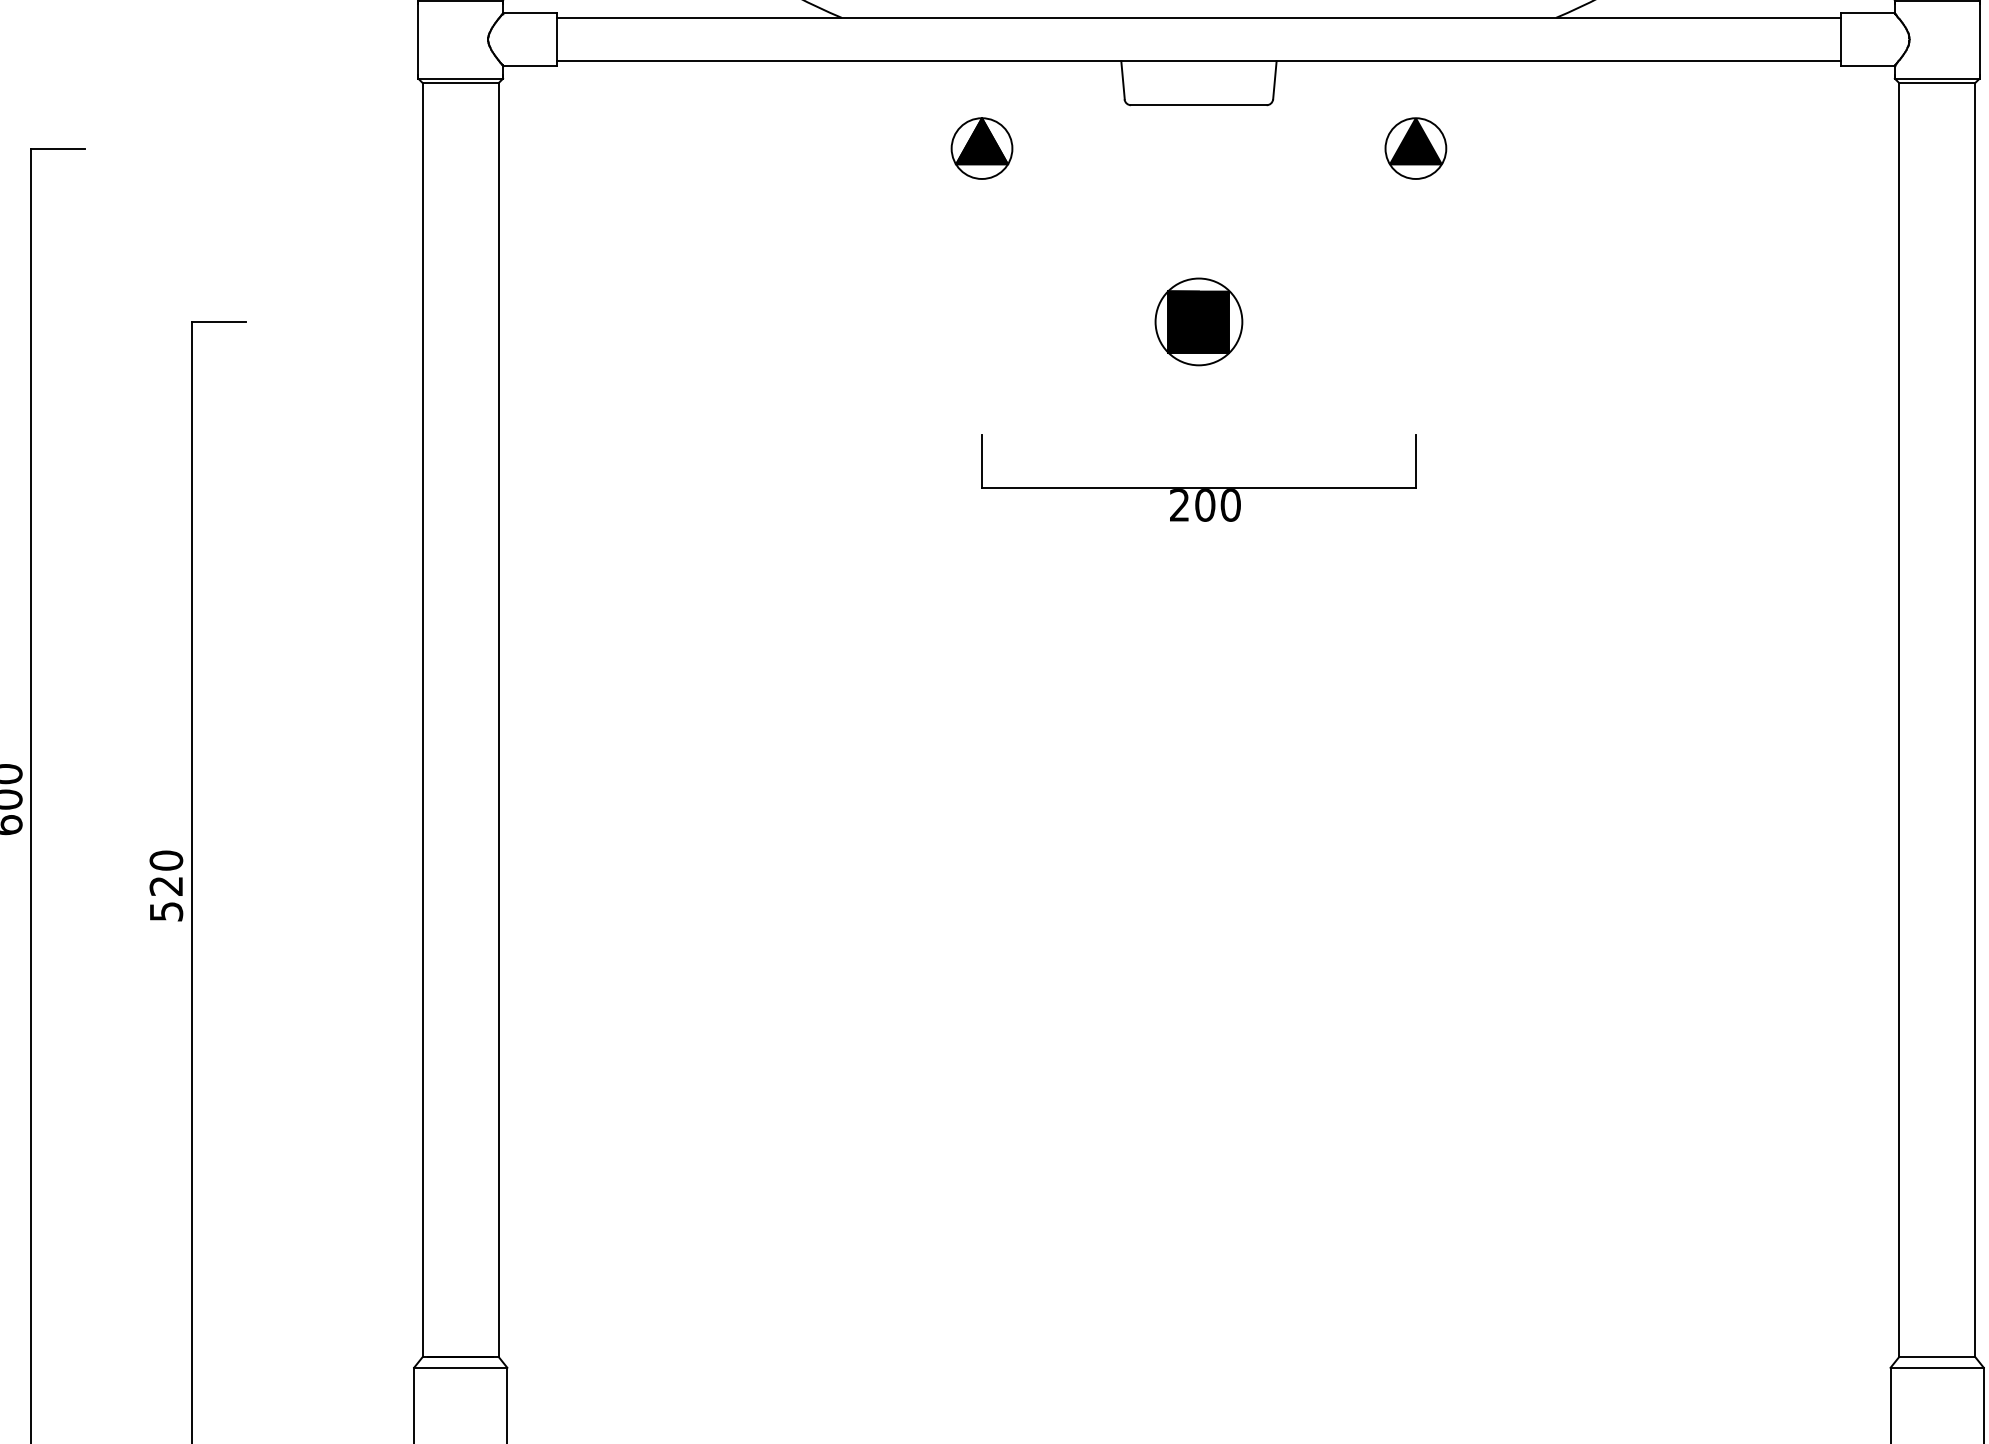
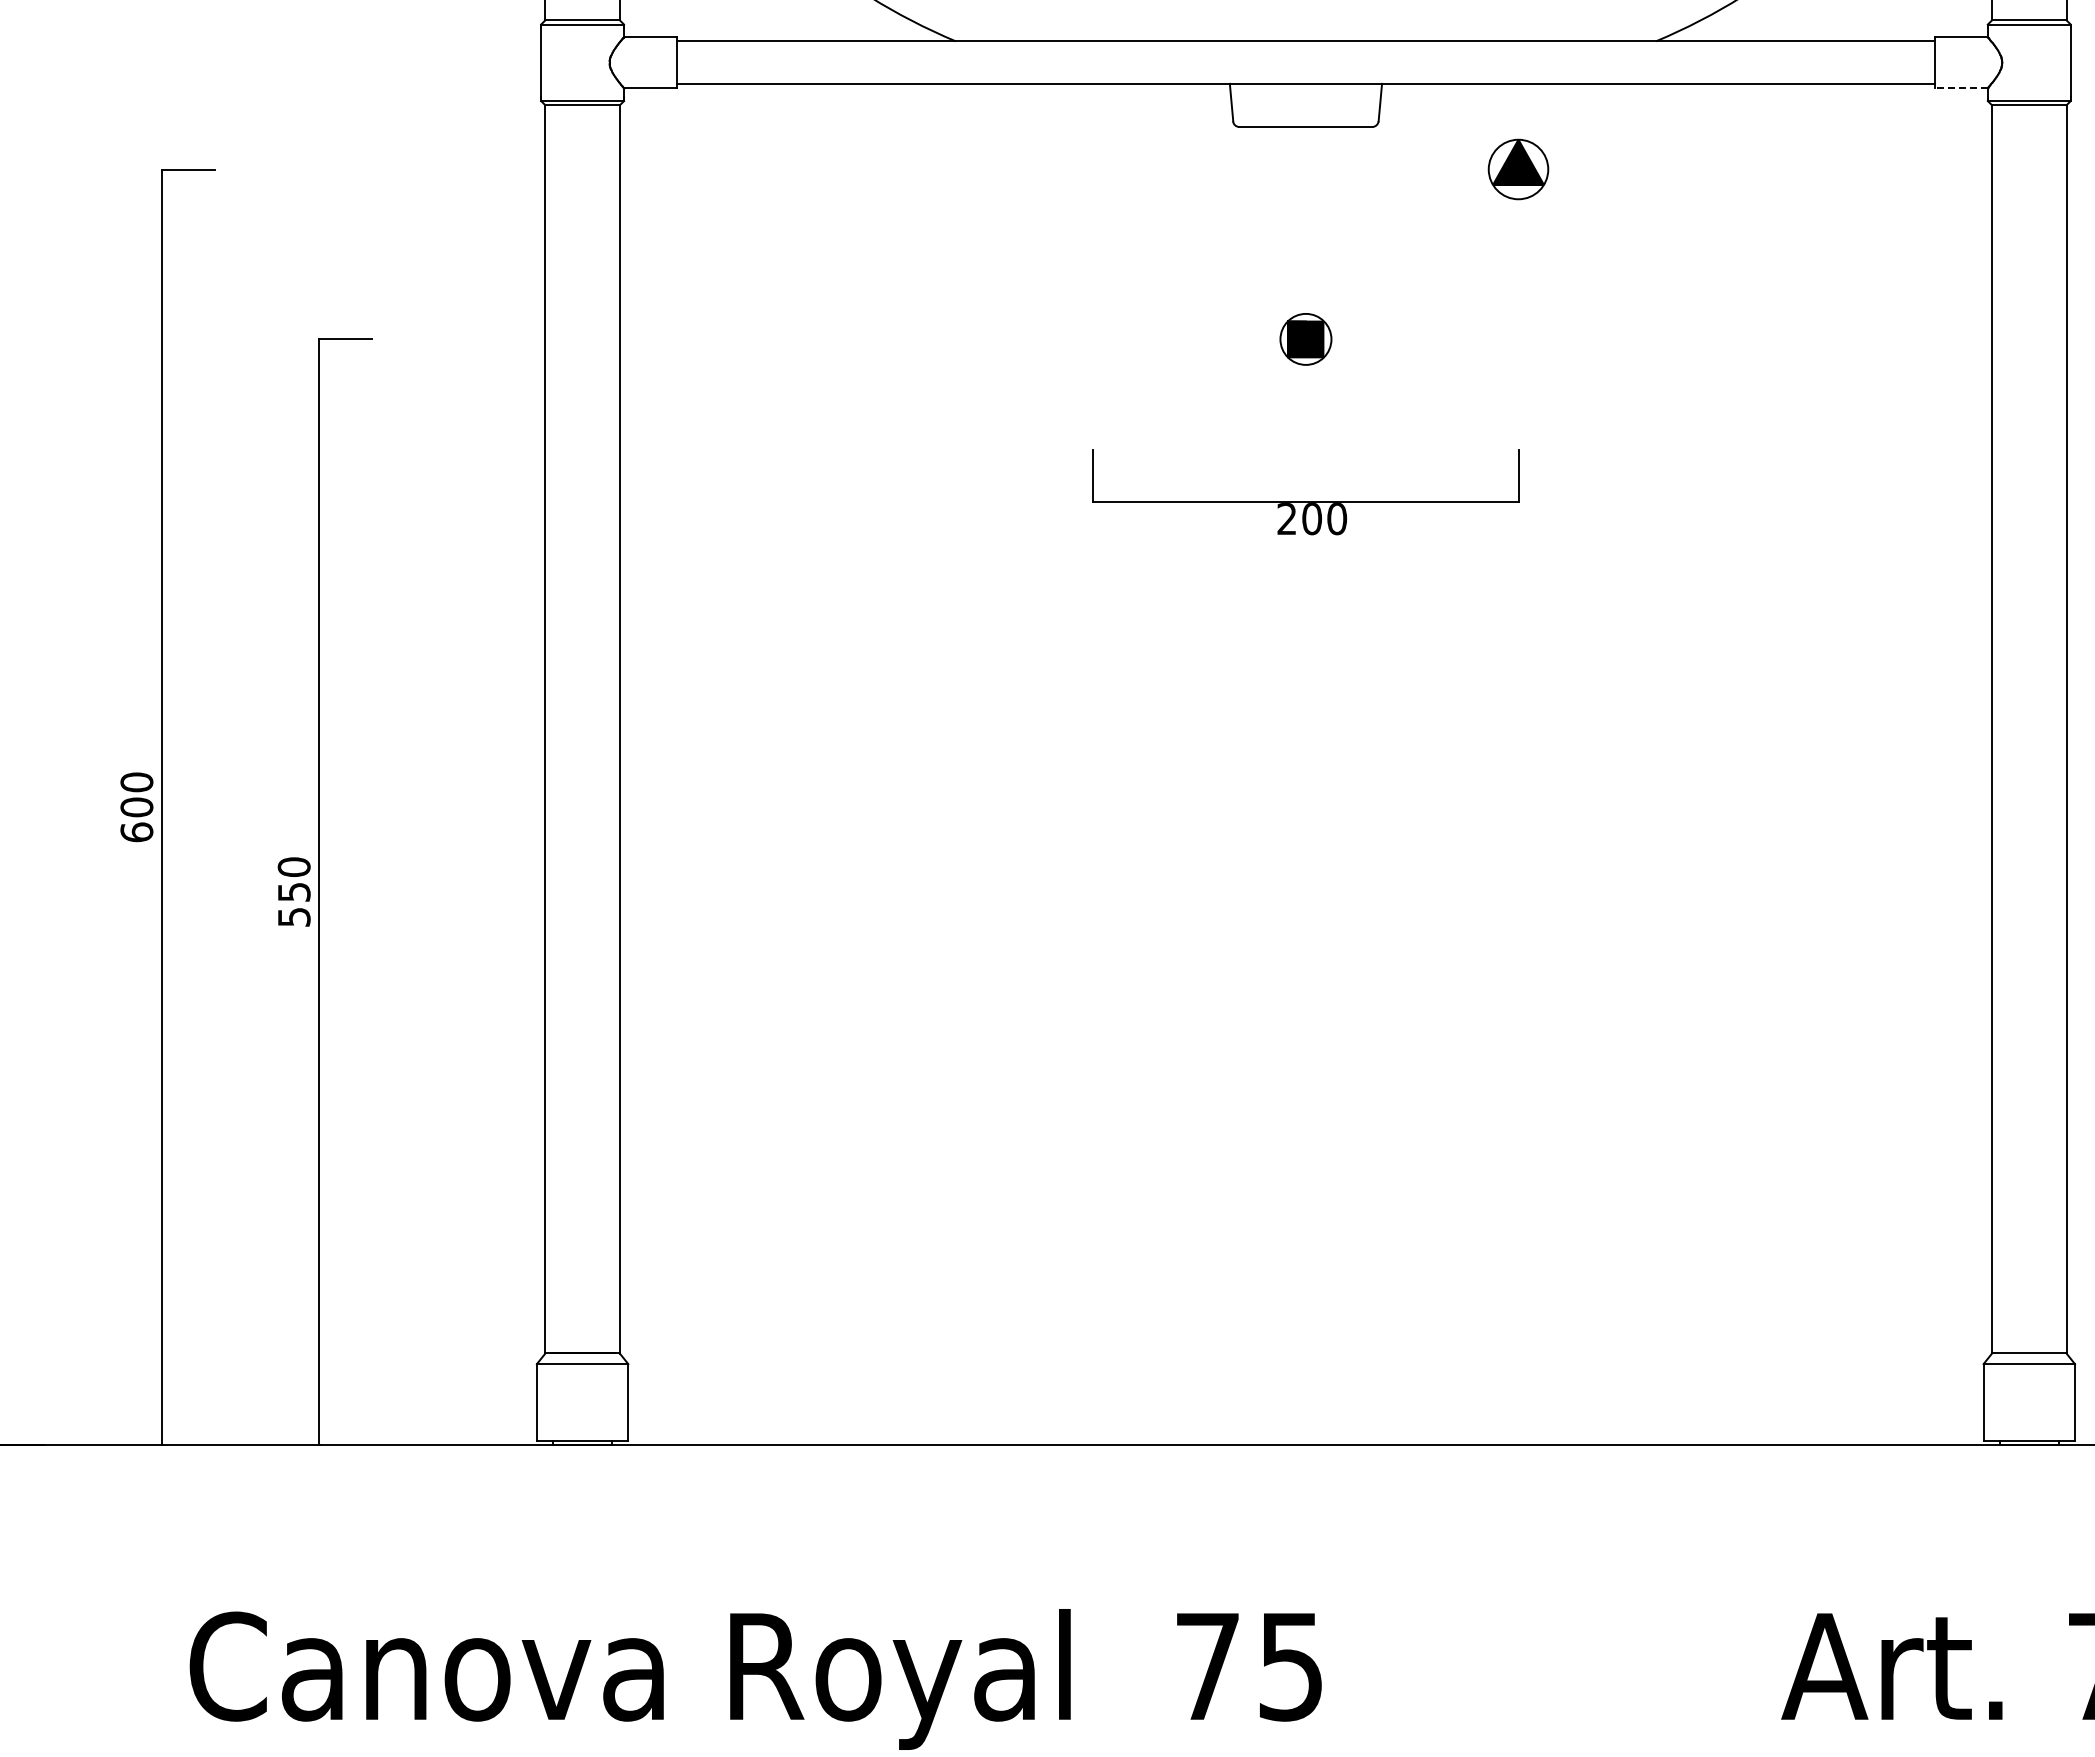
line: (1868, 65) -> (1961, 88), solid -> dashed
part: (981, 148) -> (1092, 169), removed
part: (1198, 322) -> (1305, 339), size x0.6
text: (165, 886) -> (293, 892), 520 -> 550

